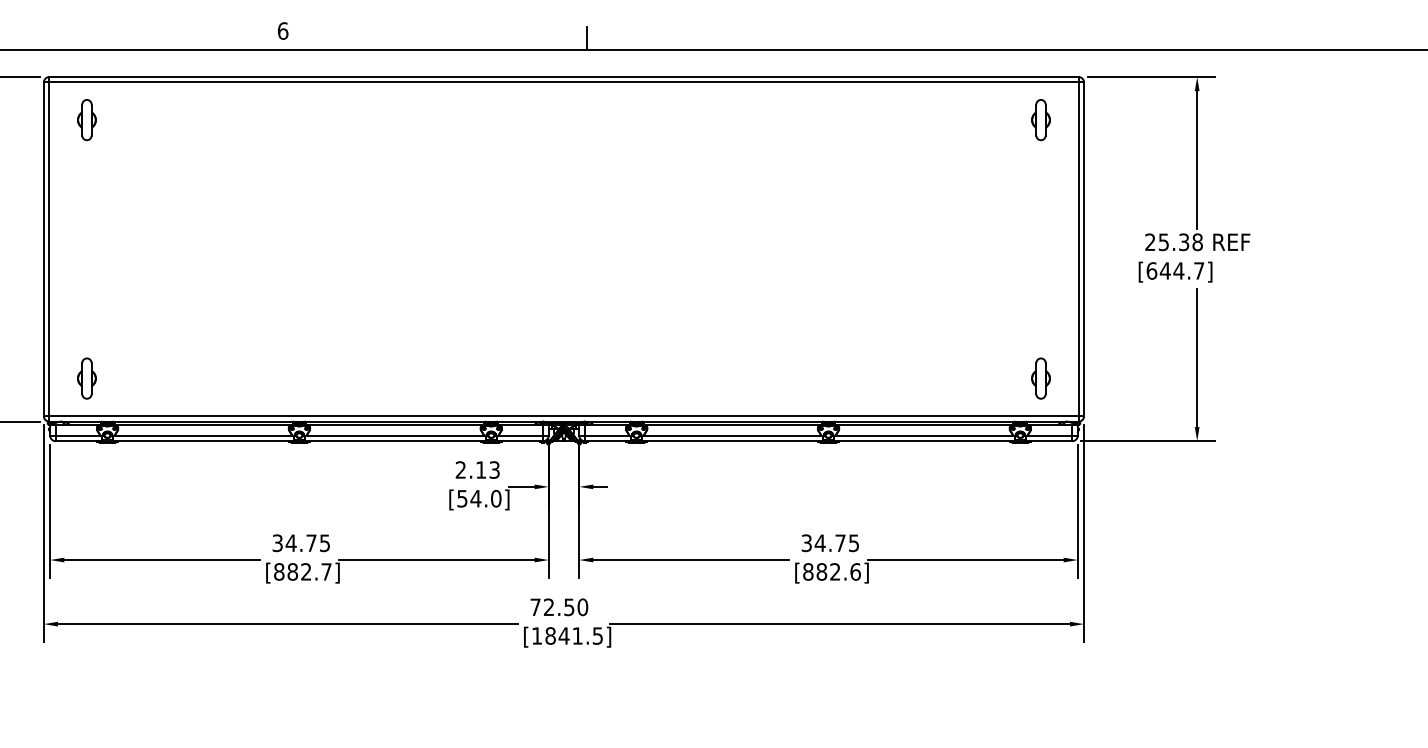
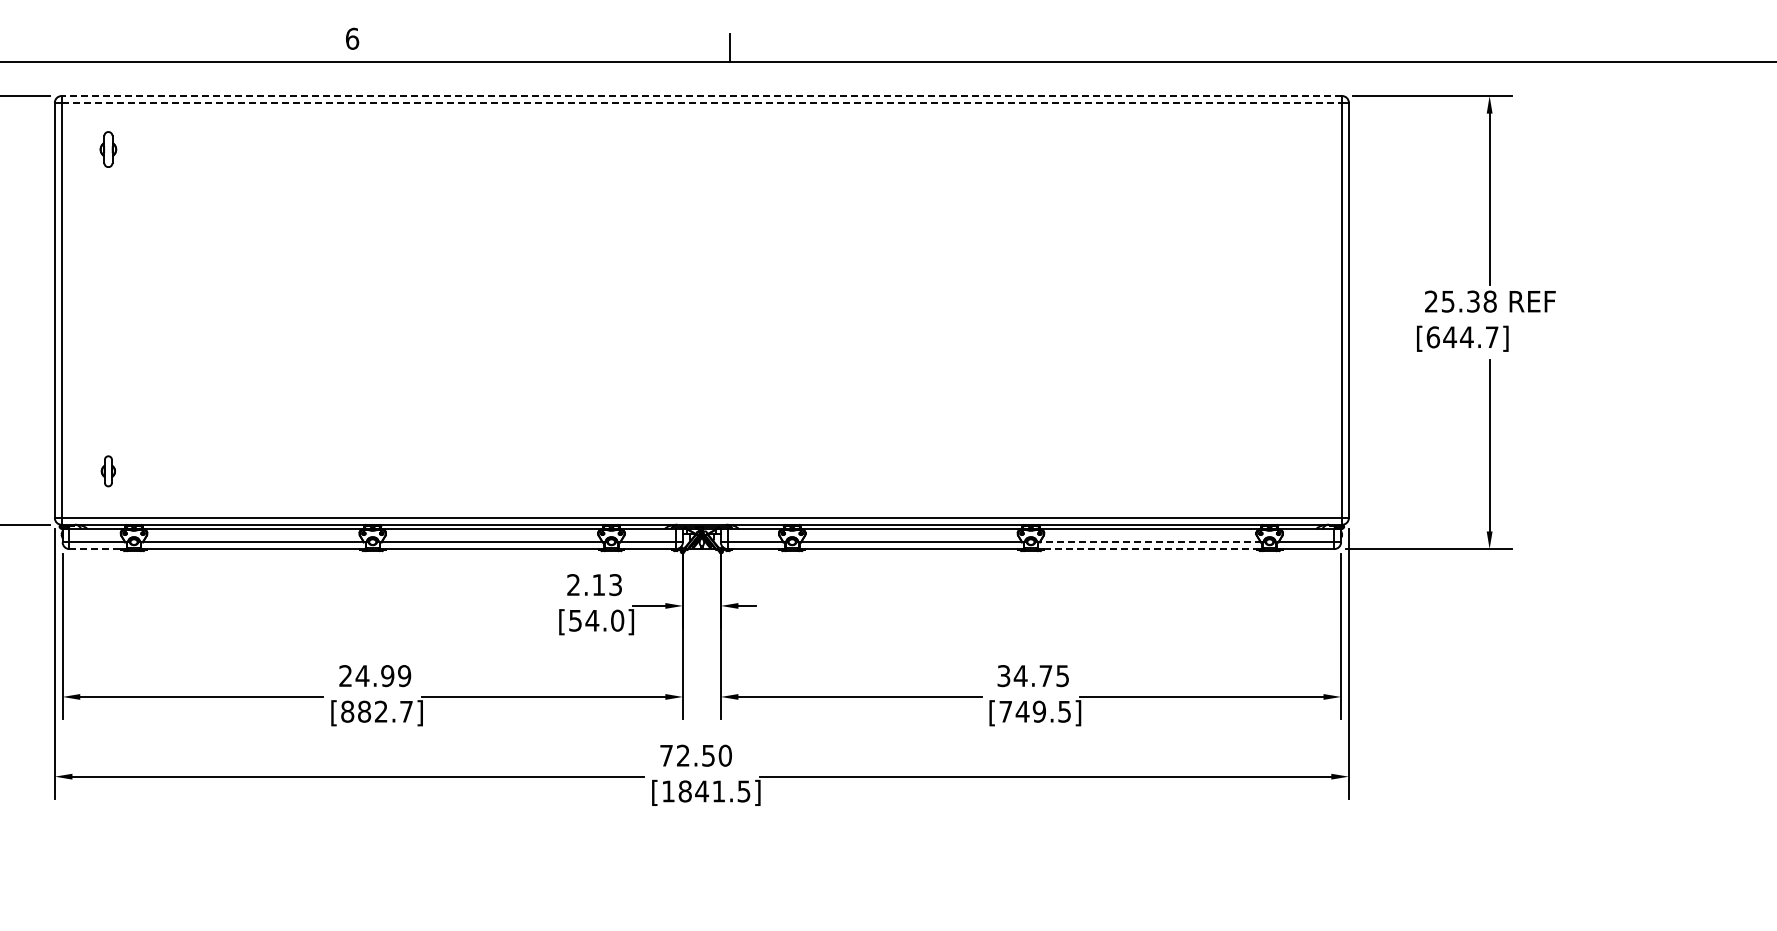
line: (563, 77) -> (701, 96), solid -> dashed
line: (564, 82) -> (702, 102), solid -> dashed
part: (87, 119) -> (108, 149), size x0.7
part: (1041, 119) -> (1295, 149), removed
part: (87, 378) -> (108, 471), size x0.6
part: (1041, 378) -> (1295, 471), removed
line: (923, 435) -> (1149, 542), solid -> dashed
line: (76, 441) -> (95, 549), solid -> dashed
line: (924, 441) -> (1150, 549), solid -> dashed
text: (301, 543) -> (375, 676), 34.75 -> 24.99
text: (832, 571) -> (1035, 711), [882.6] -> [749.5]

